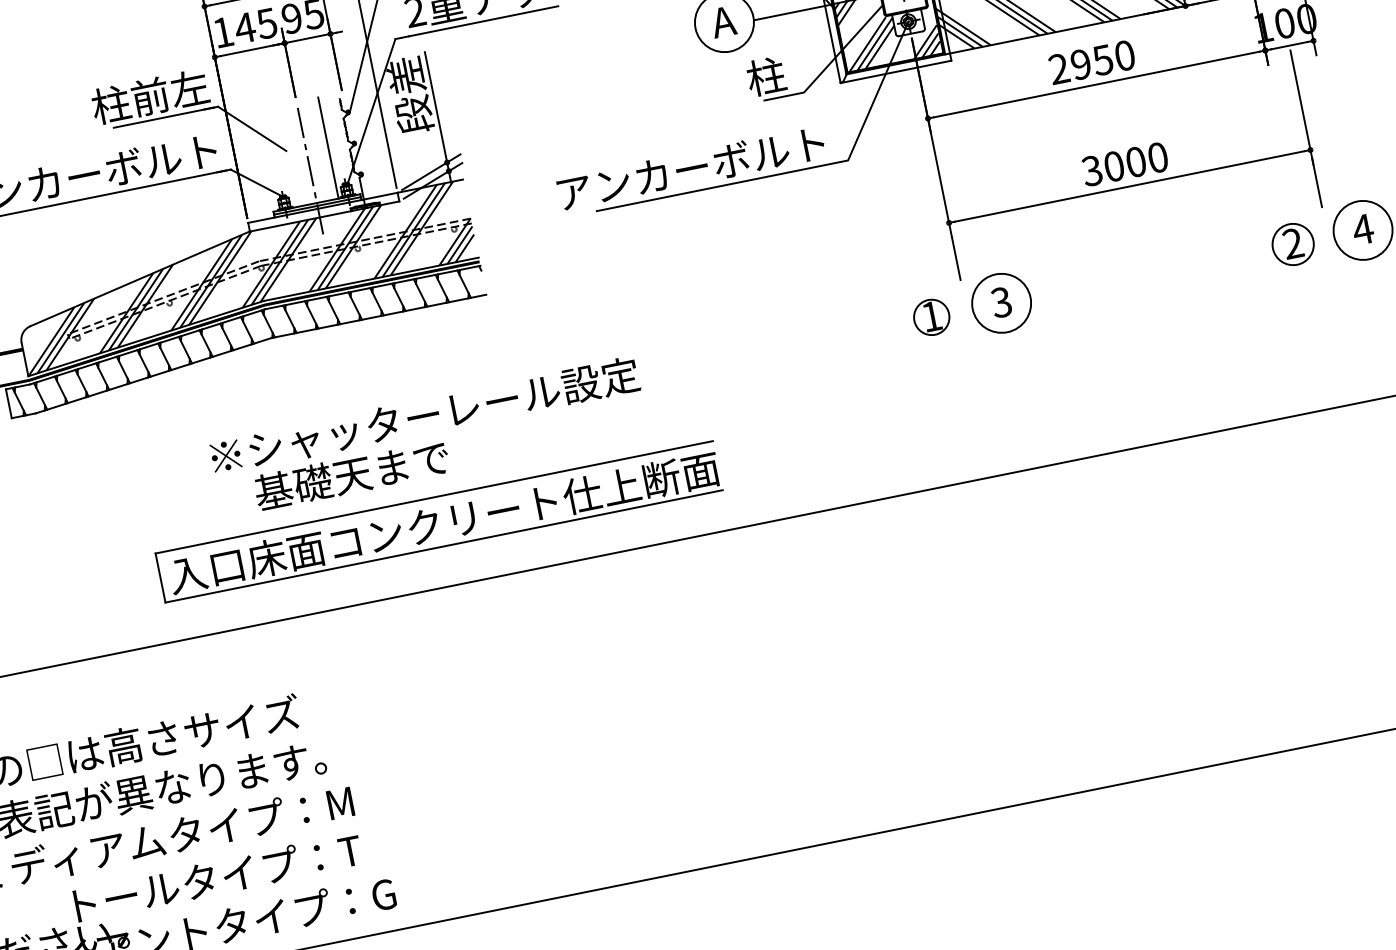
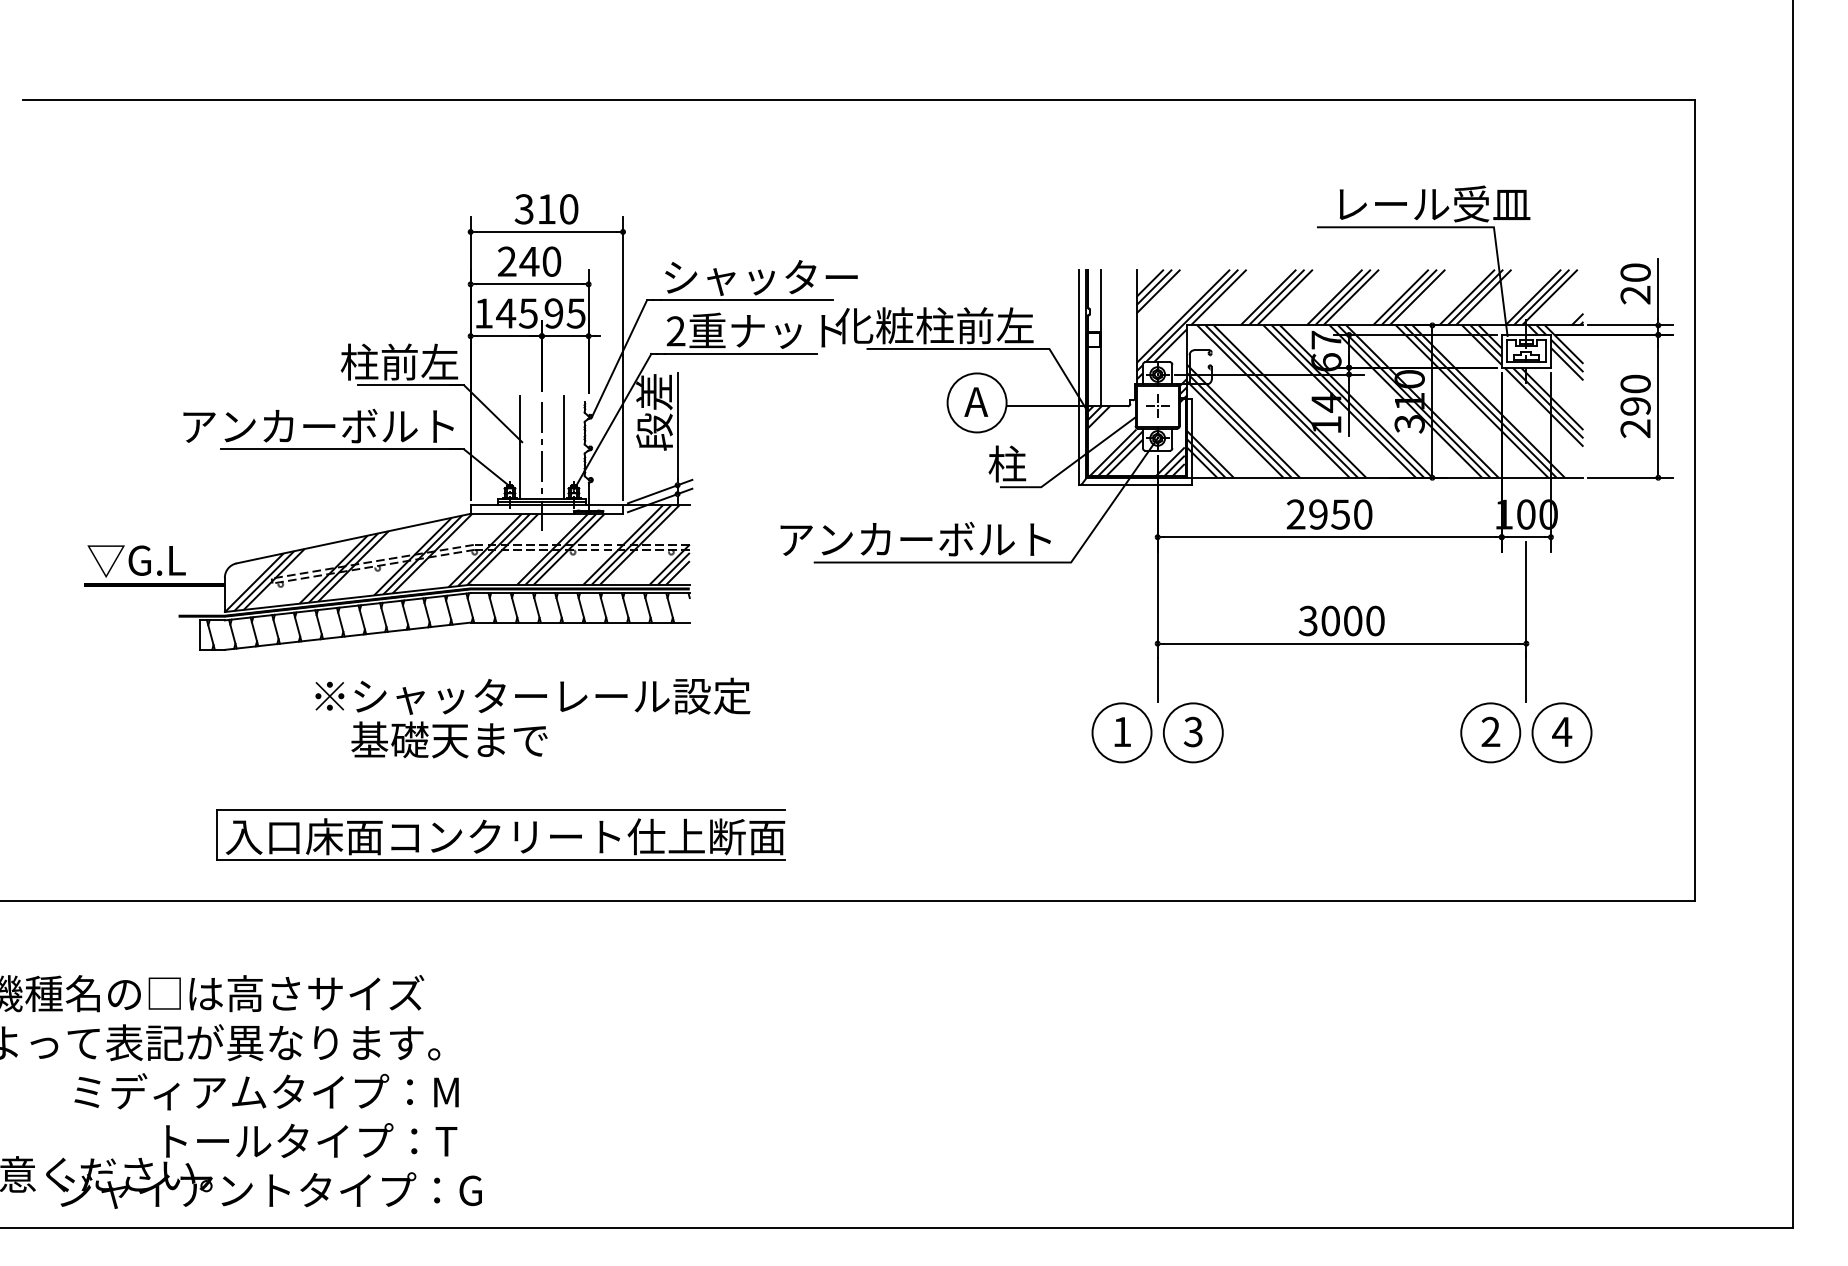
line: (284, 156) -> (519, 447), added
circle: (1292, 244) -> (1490, 732), size x1.43
circle: (931, 317) -> (1121, 732), size x1.67
text: (428, 436) -> (532, 717), moved
part: (438, 521) -> (500, 834), moved

